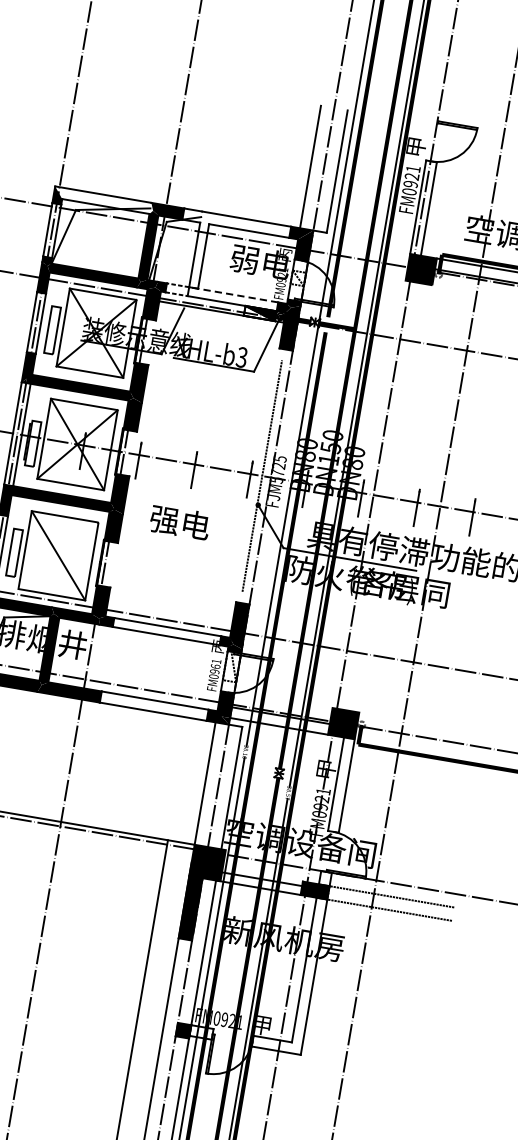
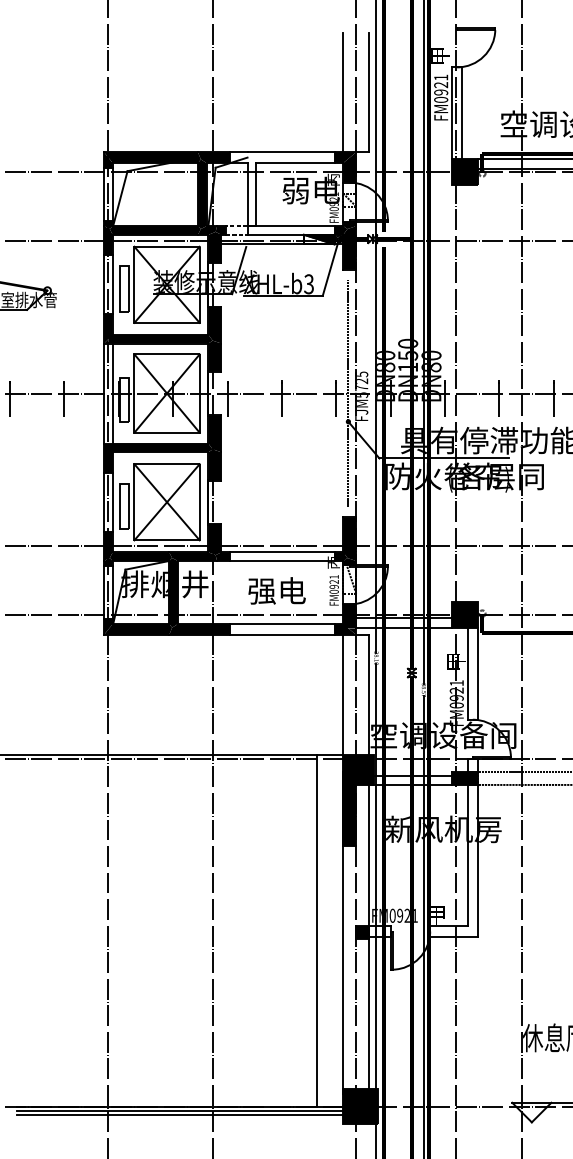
fill: (103, 200) -> (152, 157), added
line: (233, 295) -> (290, 226), dashed -> solid
text: (179, 521) -> (276, 590), moved
line: (57, 555) -> (166, 502), added
text: (215, 666) -> (333, 581), FM0961 -> FM0921

